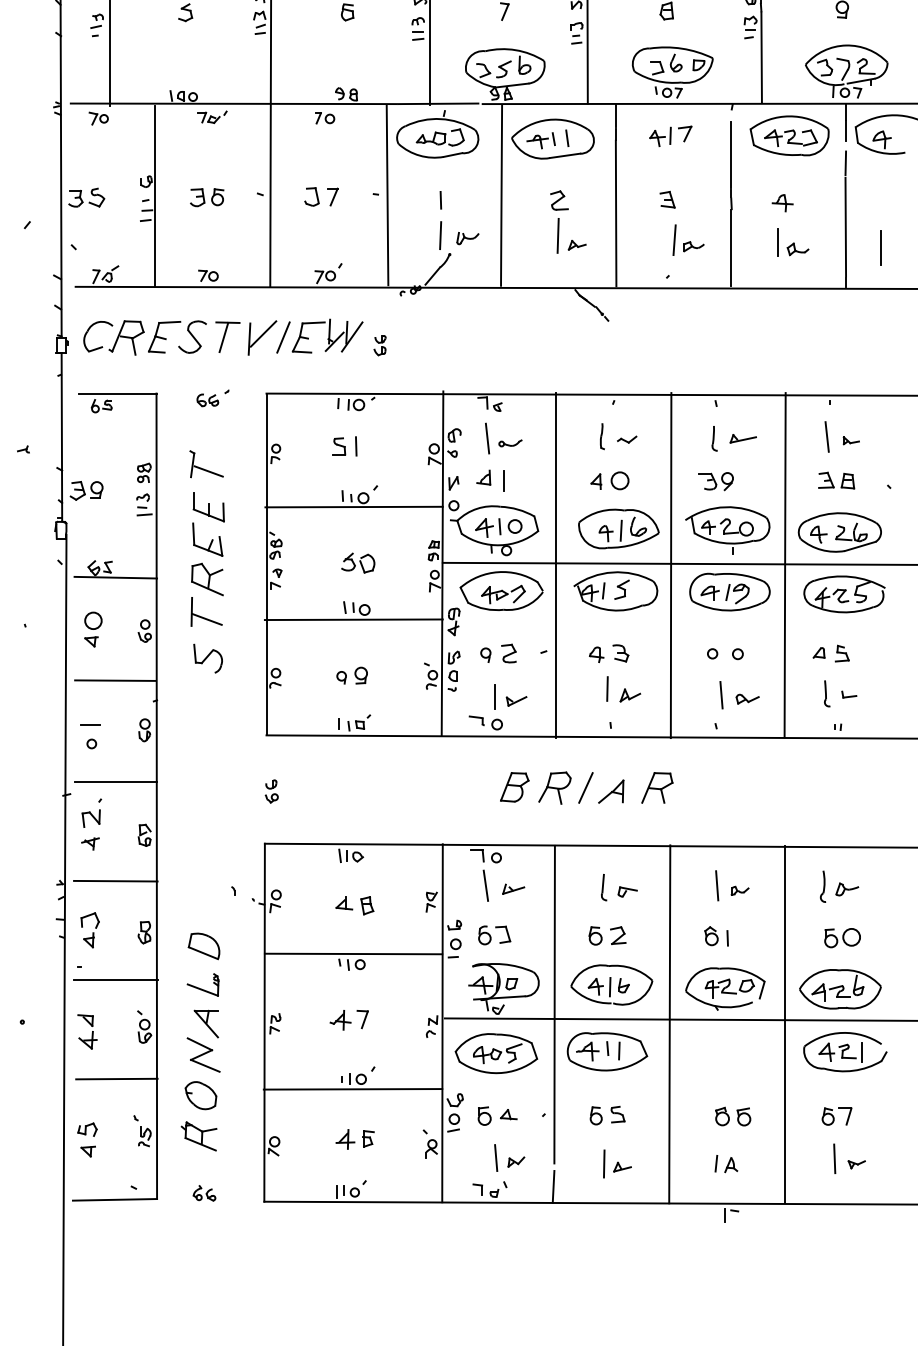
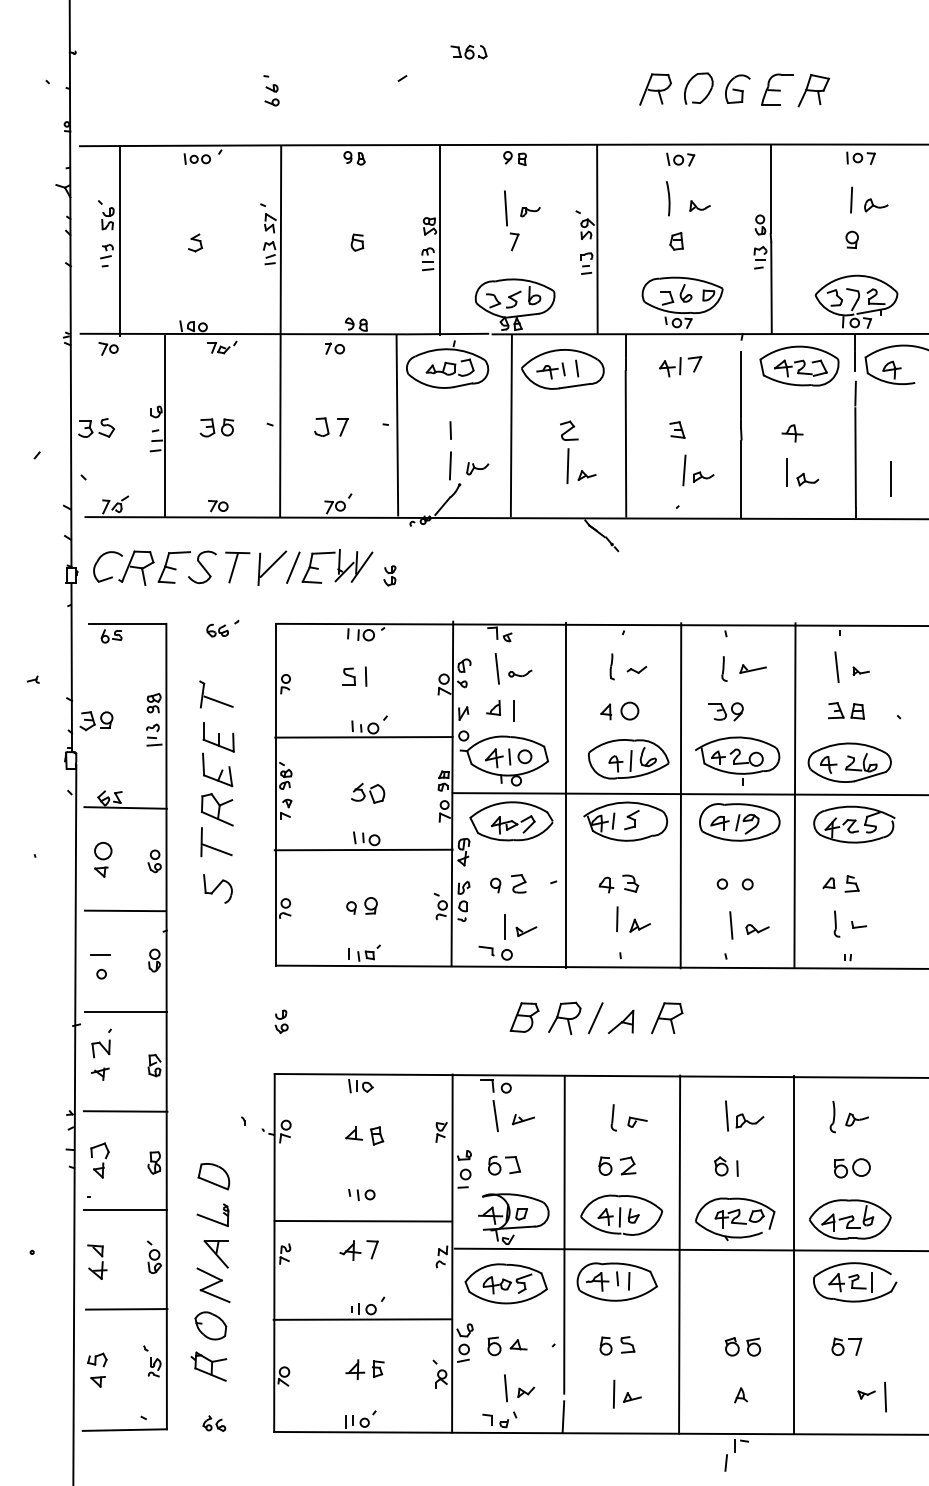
part: (739, 891) -> (749, 1121), size x1.6
line: (353, 953) -> (363, 1220), moved
line: (834, 1158) -> (885, 1396), moved
line: (715, 1163) -> (725, 1462), moved

